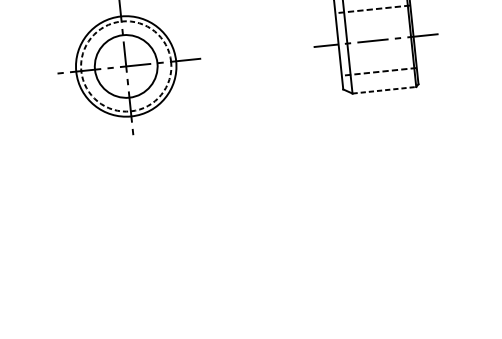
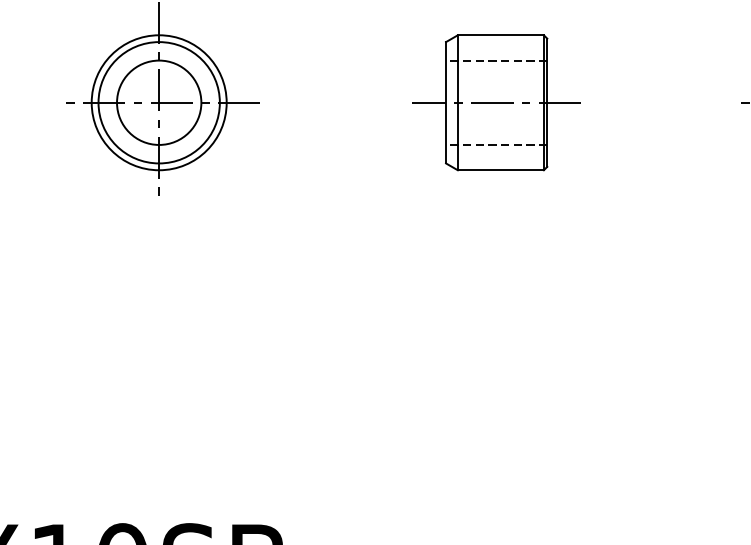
circle: (125, 66) -> (158, 102), dashed -> solid
line: (384, 90) -> (501, 170), dashed -> solid

